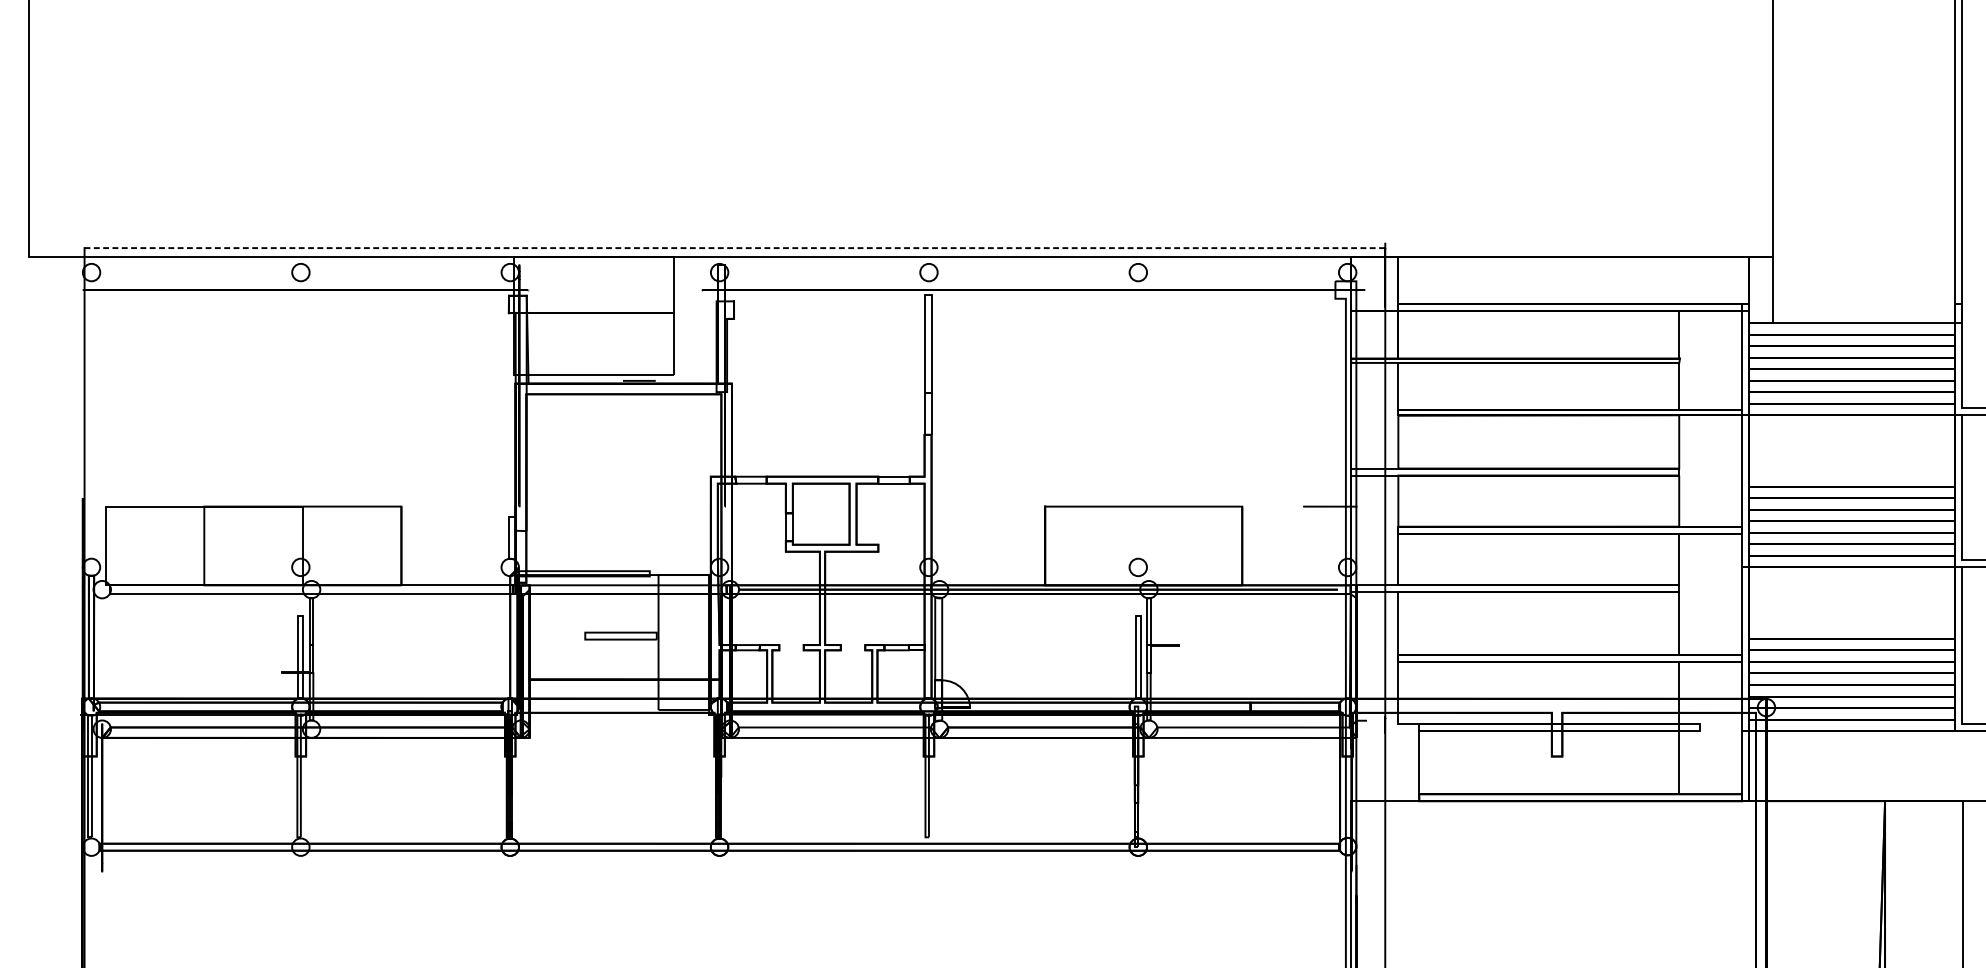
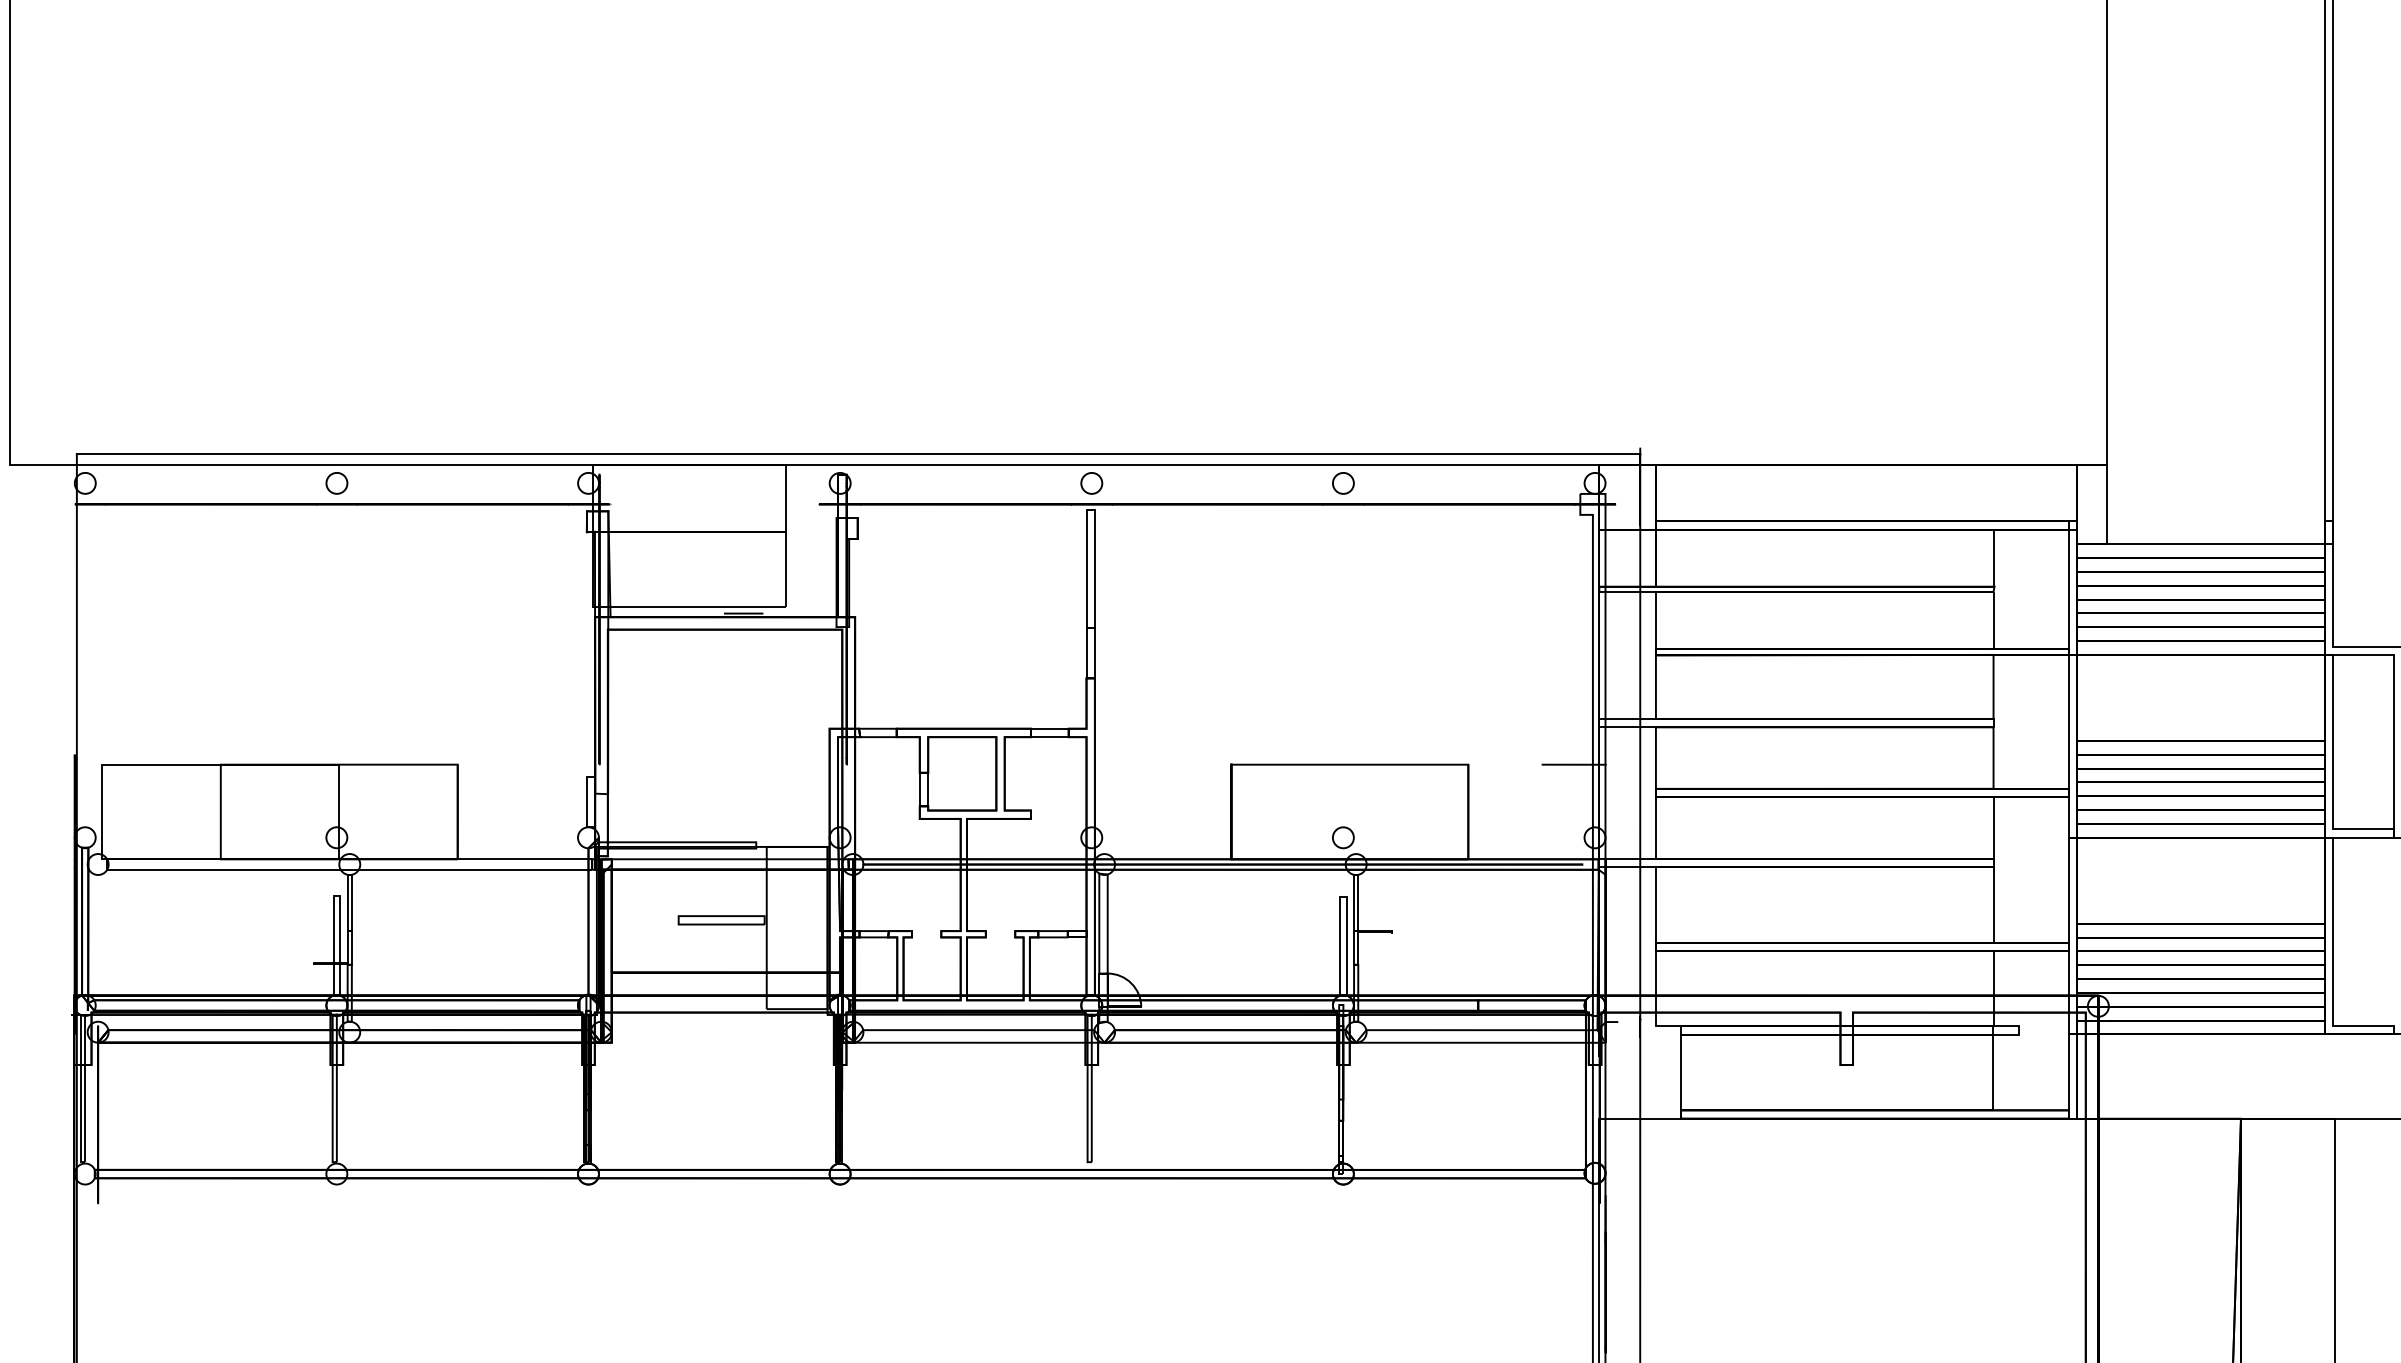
line: (734, 248) -> (858, 454), dashed -> solid

